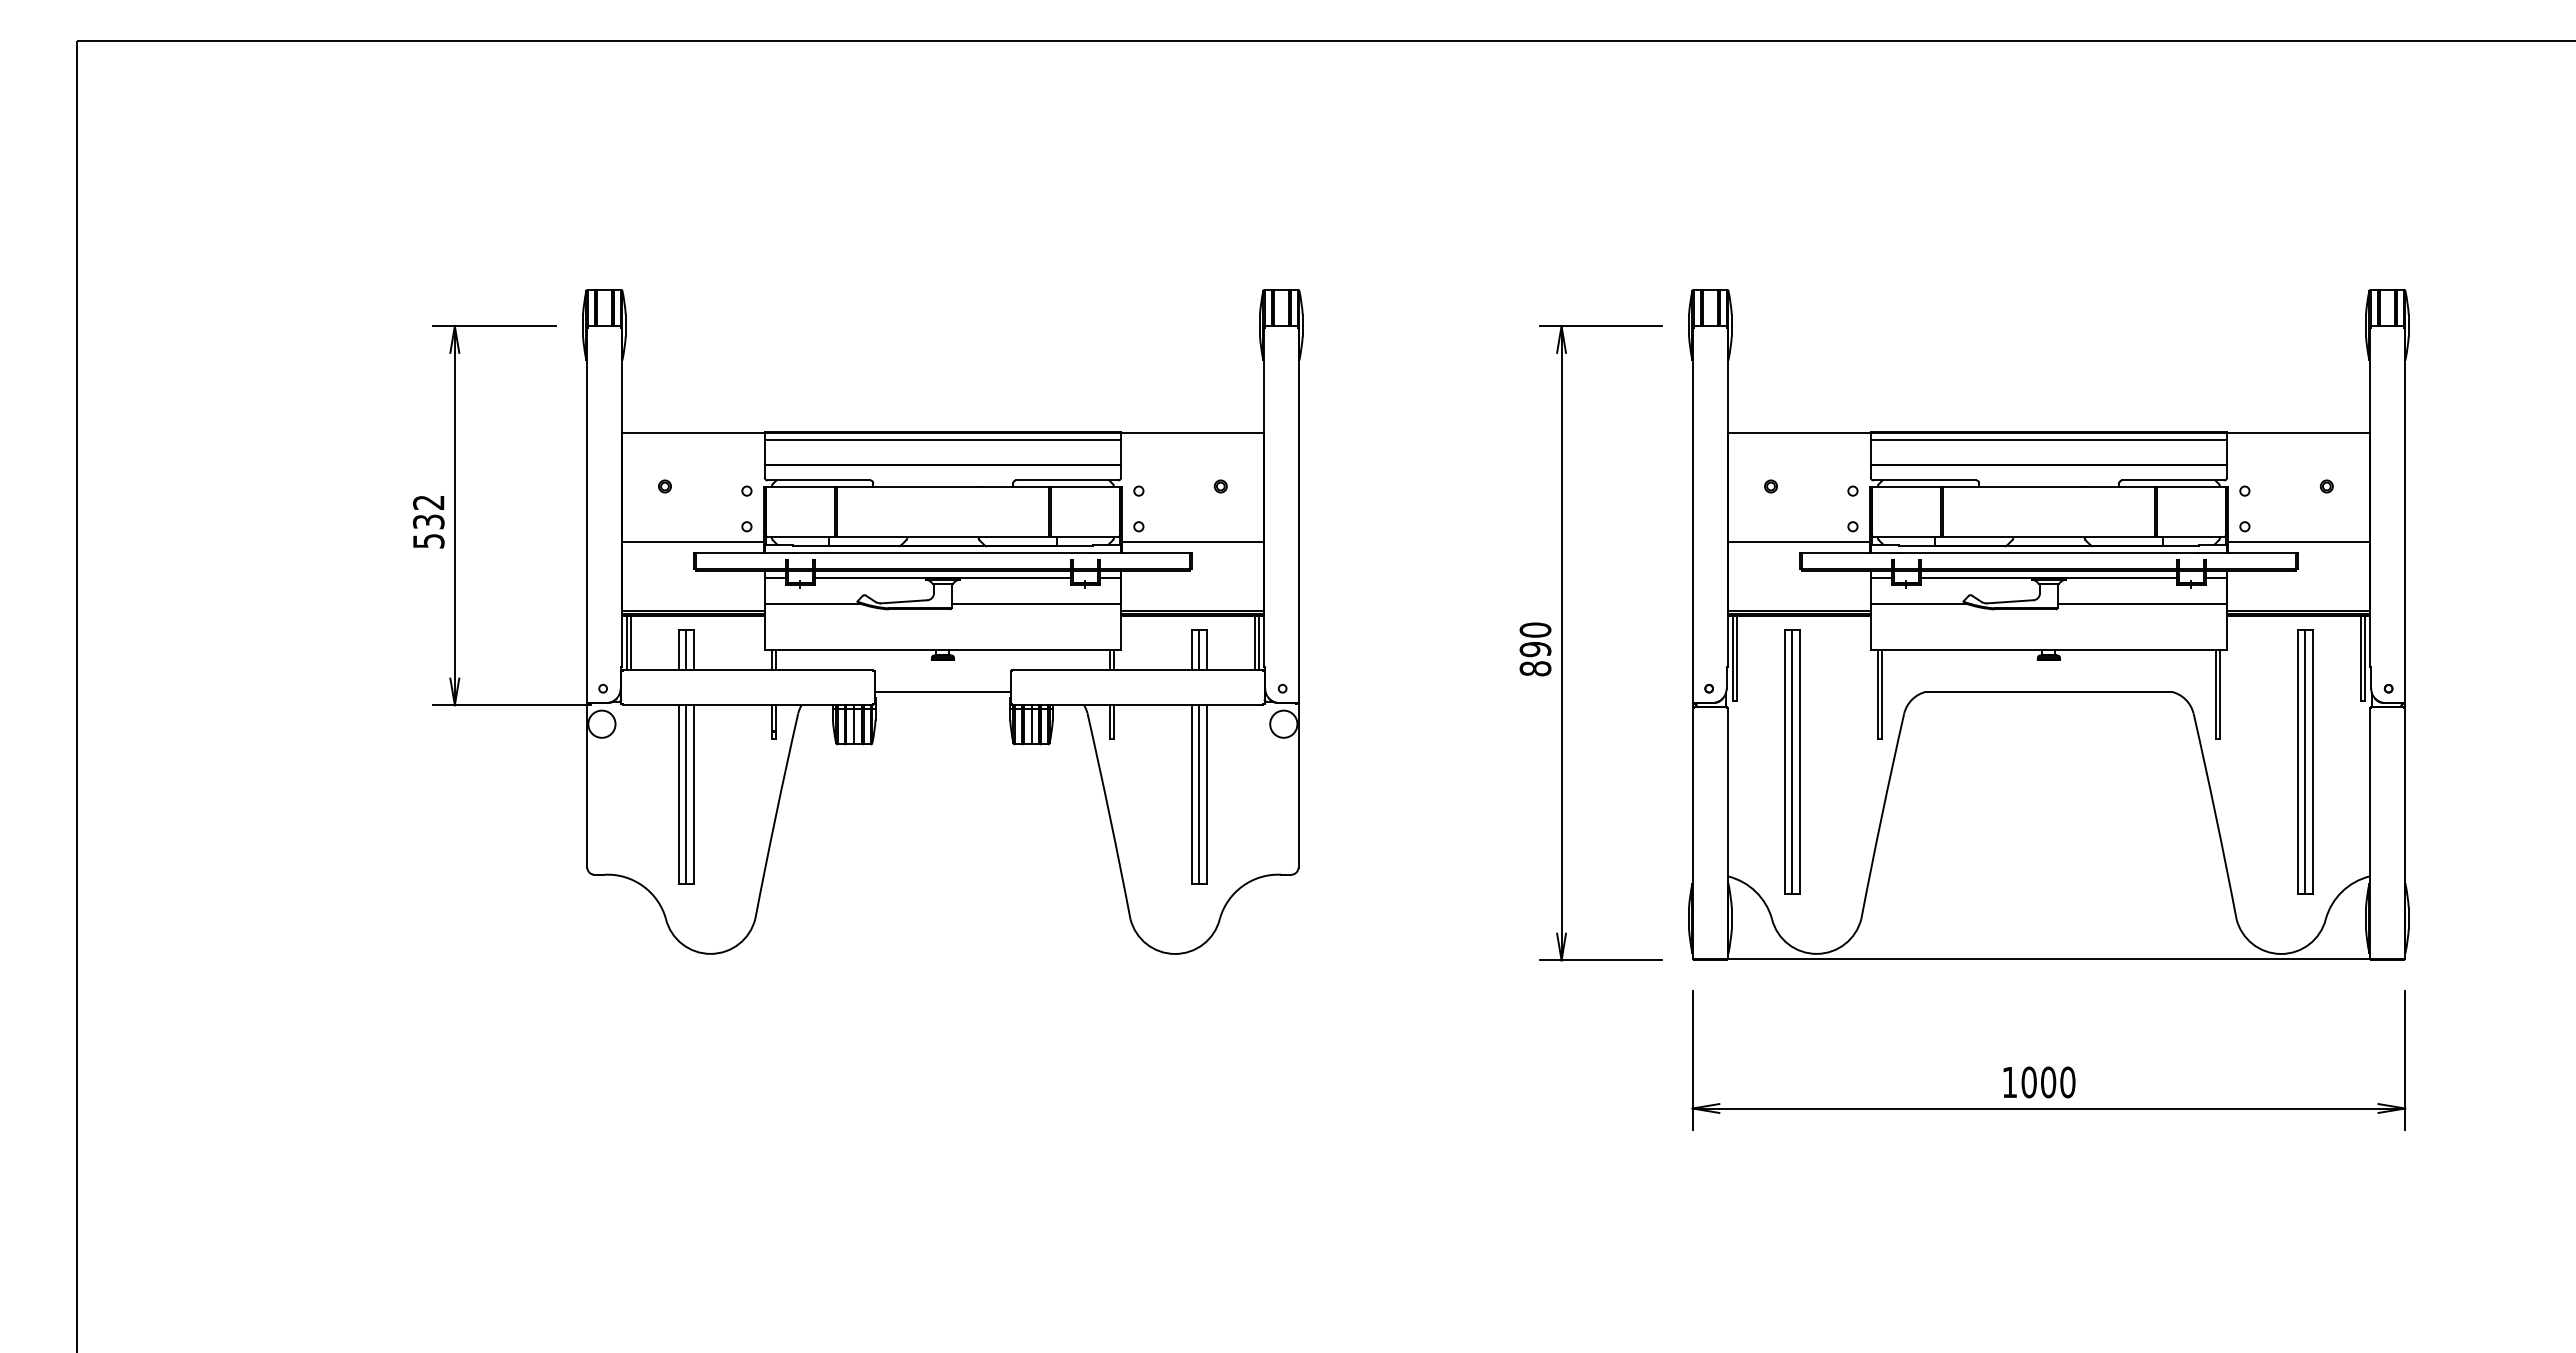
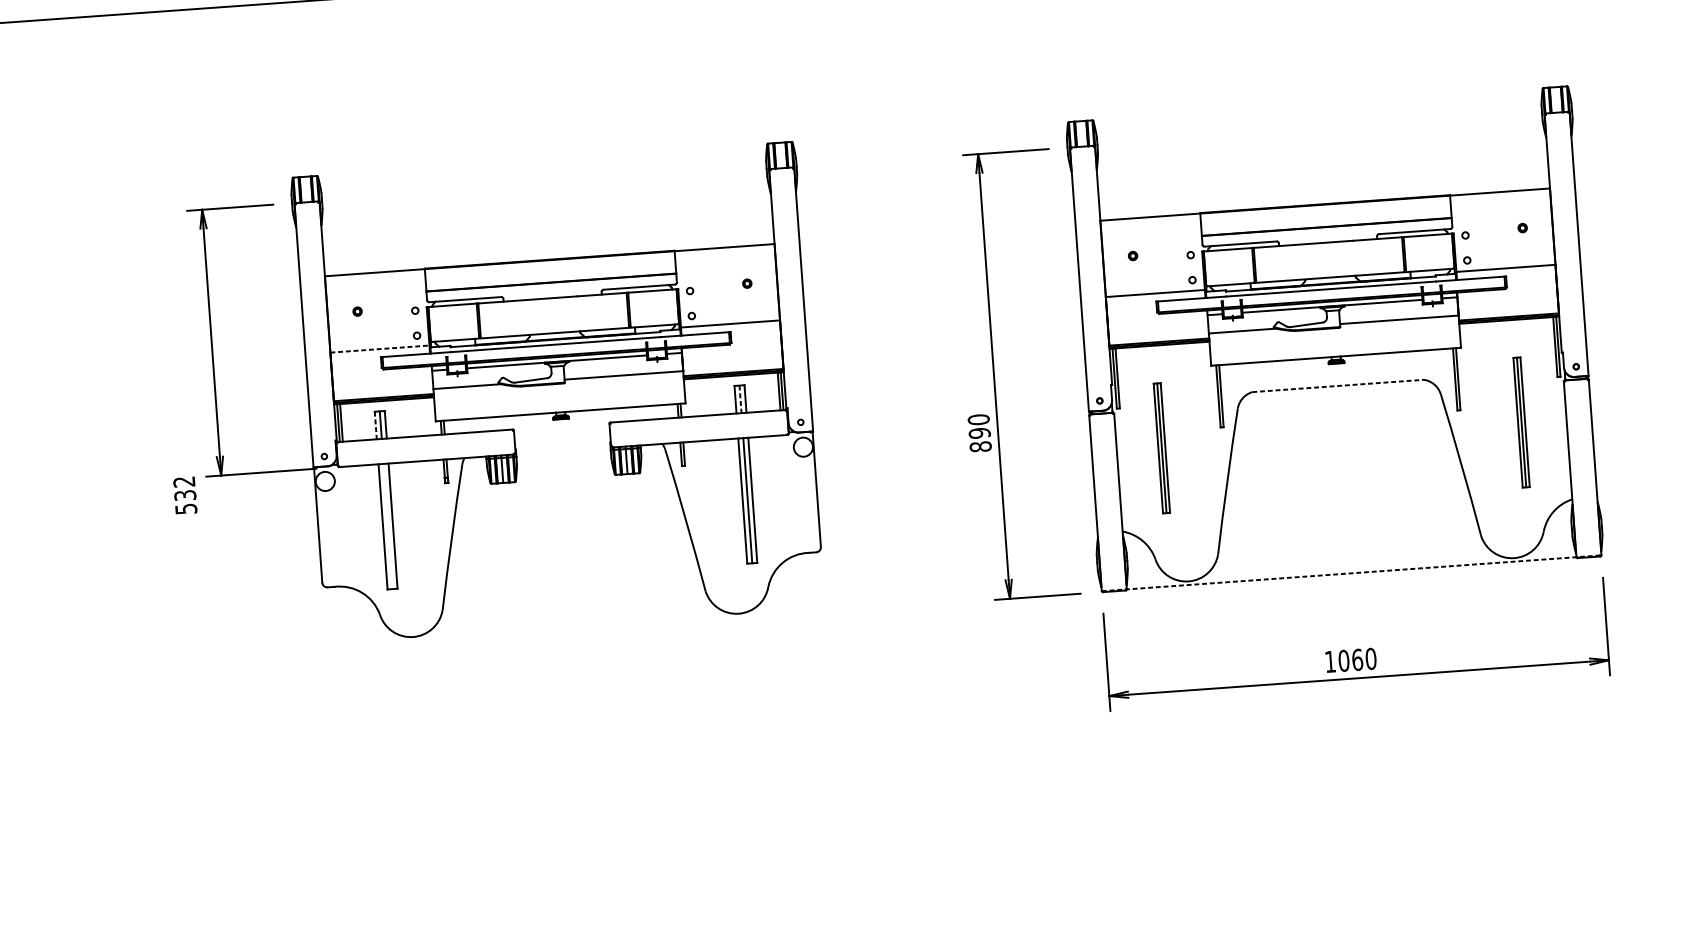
line: (942, 440) -> (549, 265), removed
line: (2048, 440) -> (1325, 209), removed
text: (428, 522) -> (185, 495), moved
line: (693, 541) -> (380, 348), solid -> dashed
line: (679, 649) -> (375, 425), solid -> dashed
line: (1199, 649) -> (740, 399), solid -> dashed
text: (1535, 649) -> (979, 433), moved
line: (942, 691) -> (562, 441), removed
line: (2049, 691) -> (1338, 385), solid -> dashed
part: (1792, 761) -> (1161, 447), size x0.7
part: (2305, 761) -> (1521, 421), size x0.7
line: (686, 794) -> (388, 526), removed
line: (2049, 958) -> (1351, 572), solid -> dashed
text: (2048, 1082) -> (1357, 659), 1000 -> 1060

